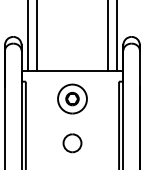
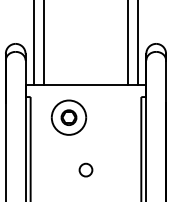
part: (72, 98) -> (68, 117), moved
part: (72, 142) -> (85, 169), size x0.6

